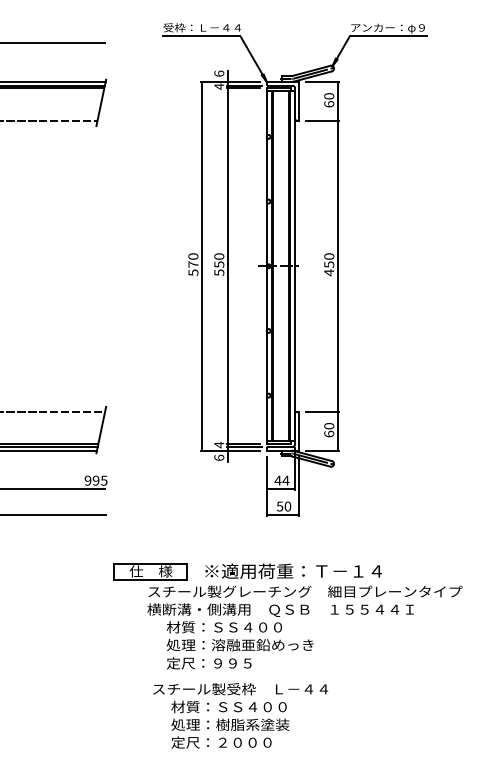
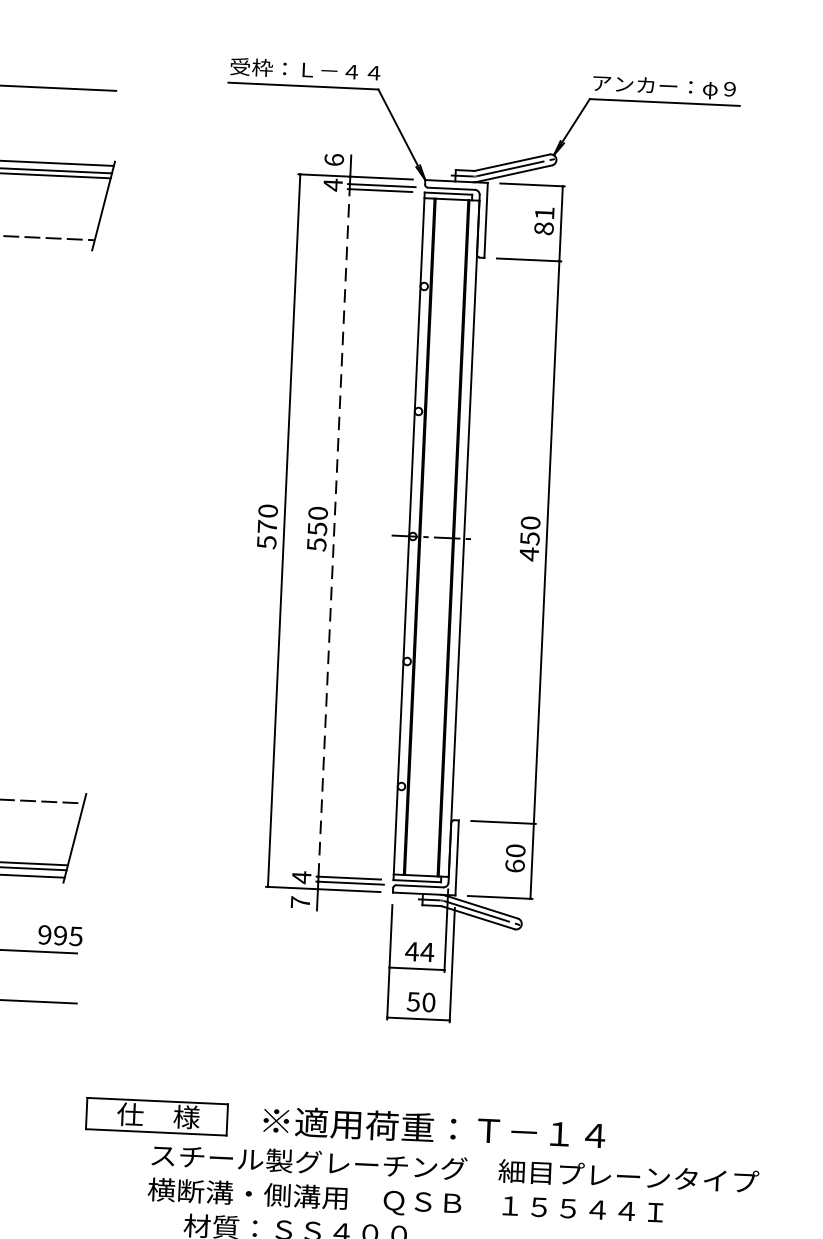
text: (329, 100) -> (544, 221), 60 -> 81
line: (227, 266) -> (333, 533), solid -> dashed
text: (219, 457) -> (300, 901), 6 -> 7

